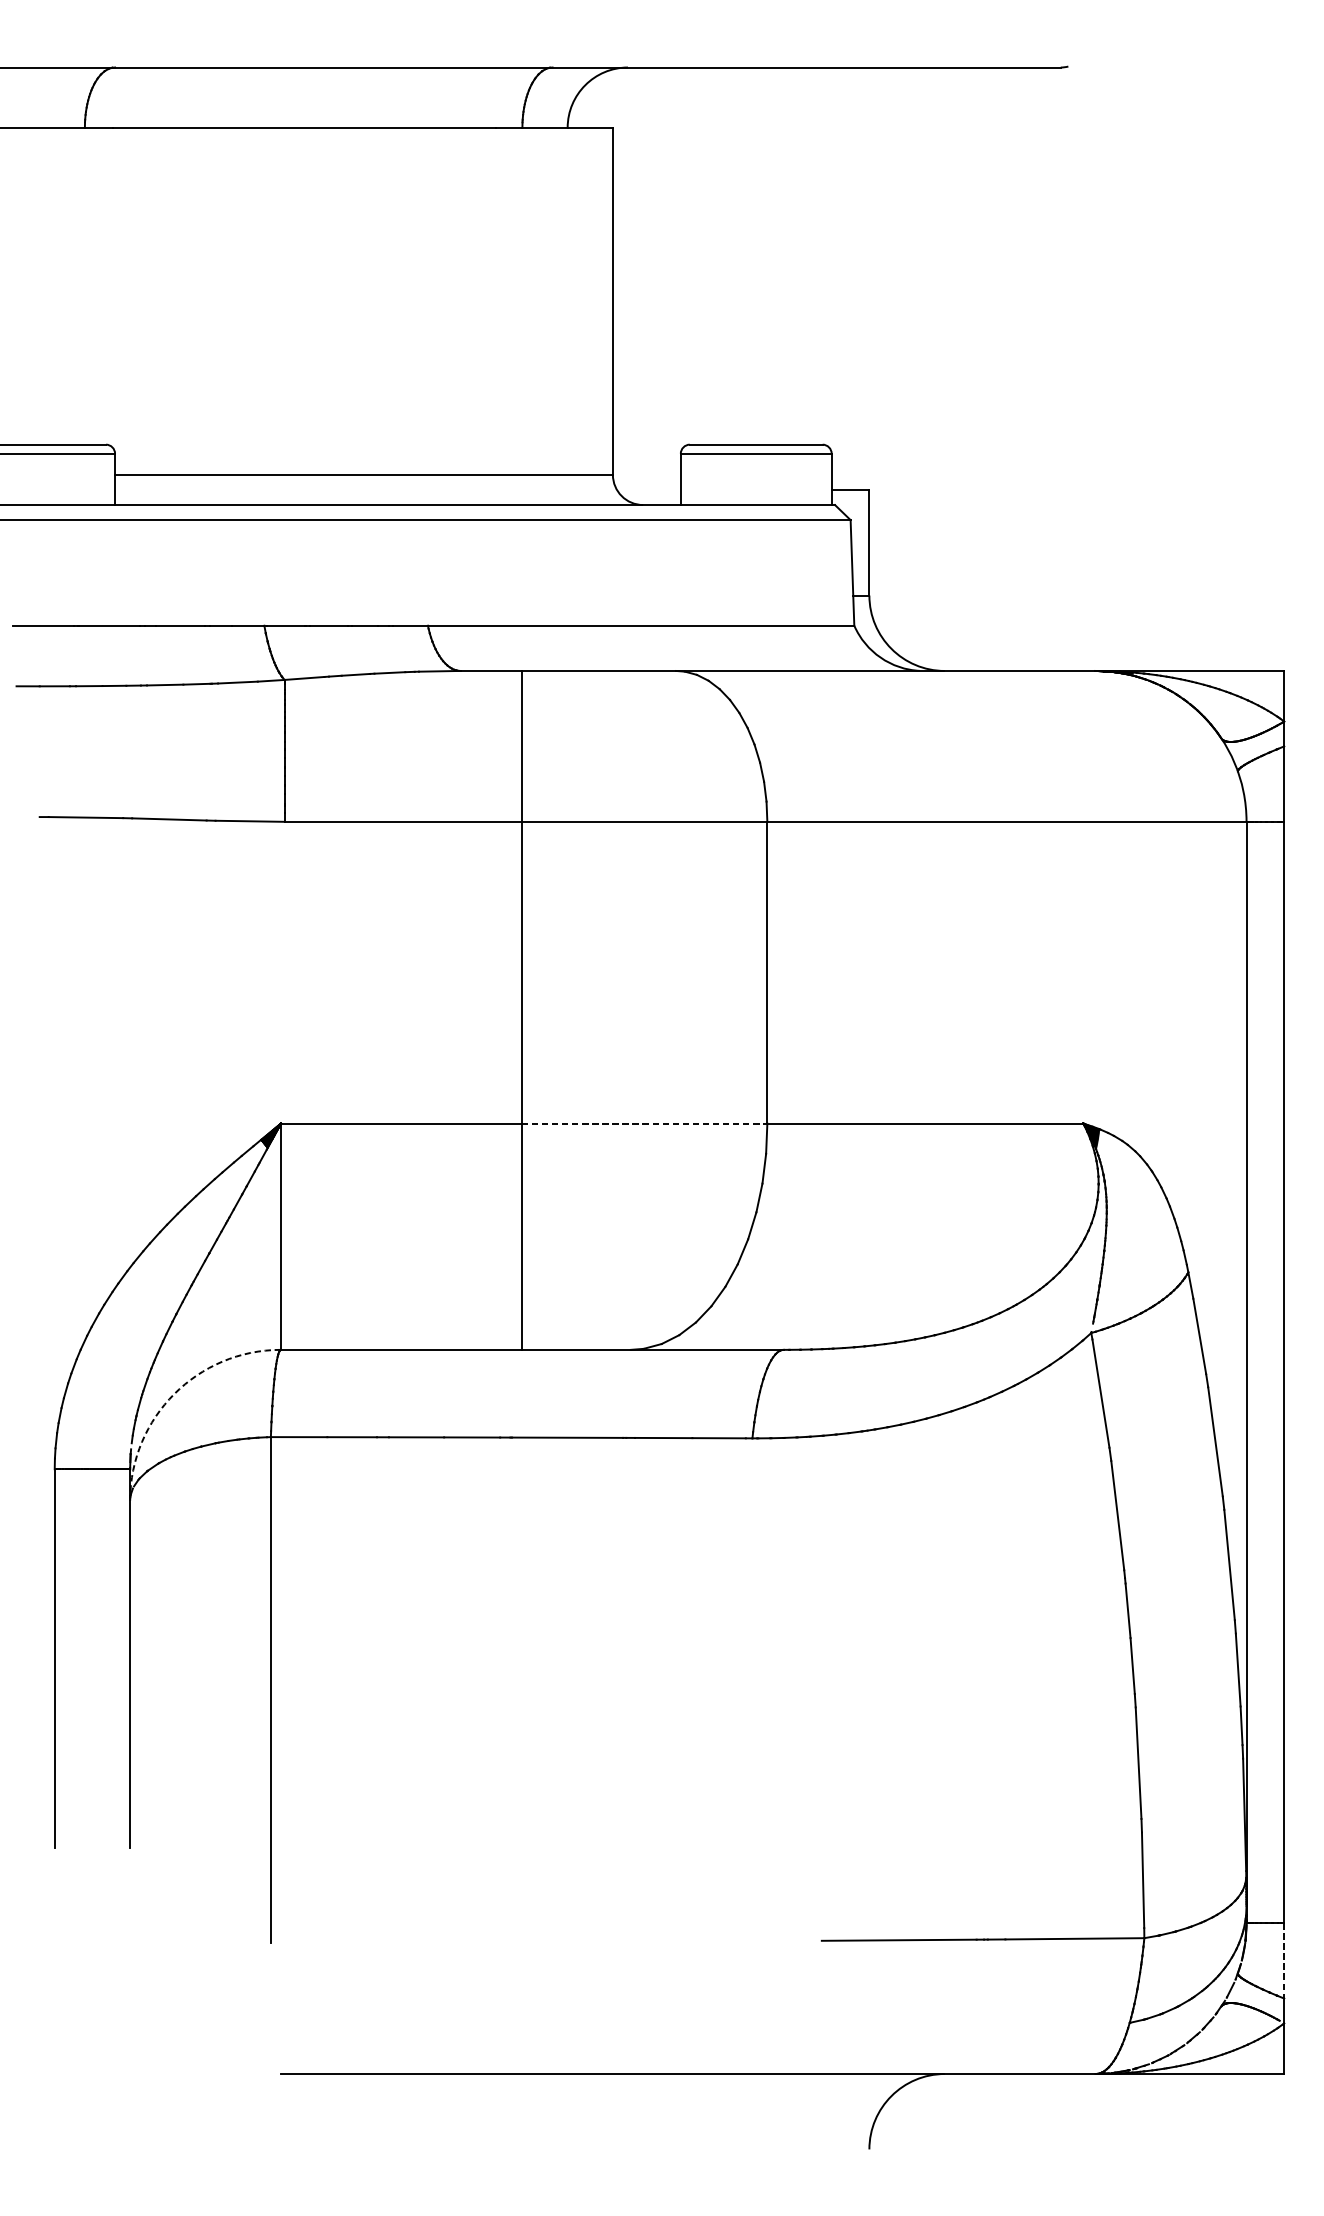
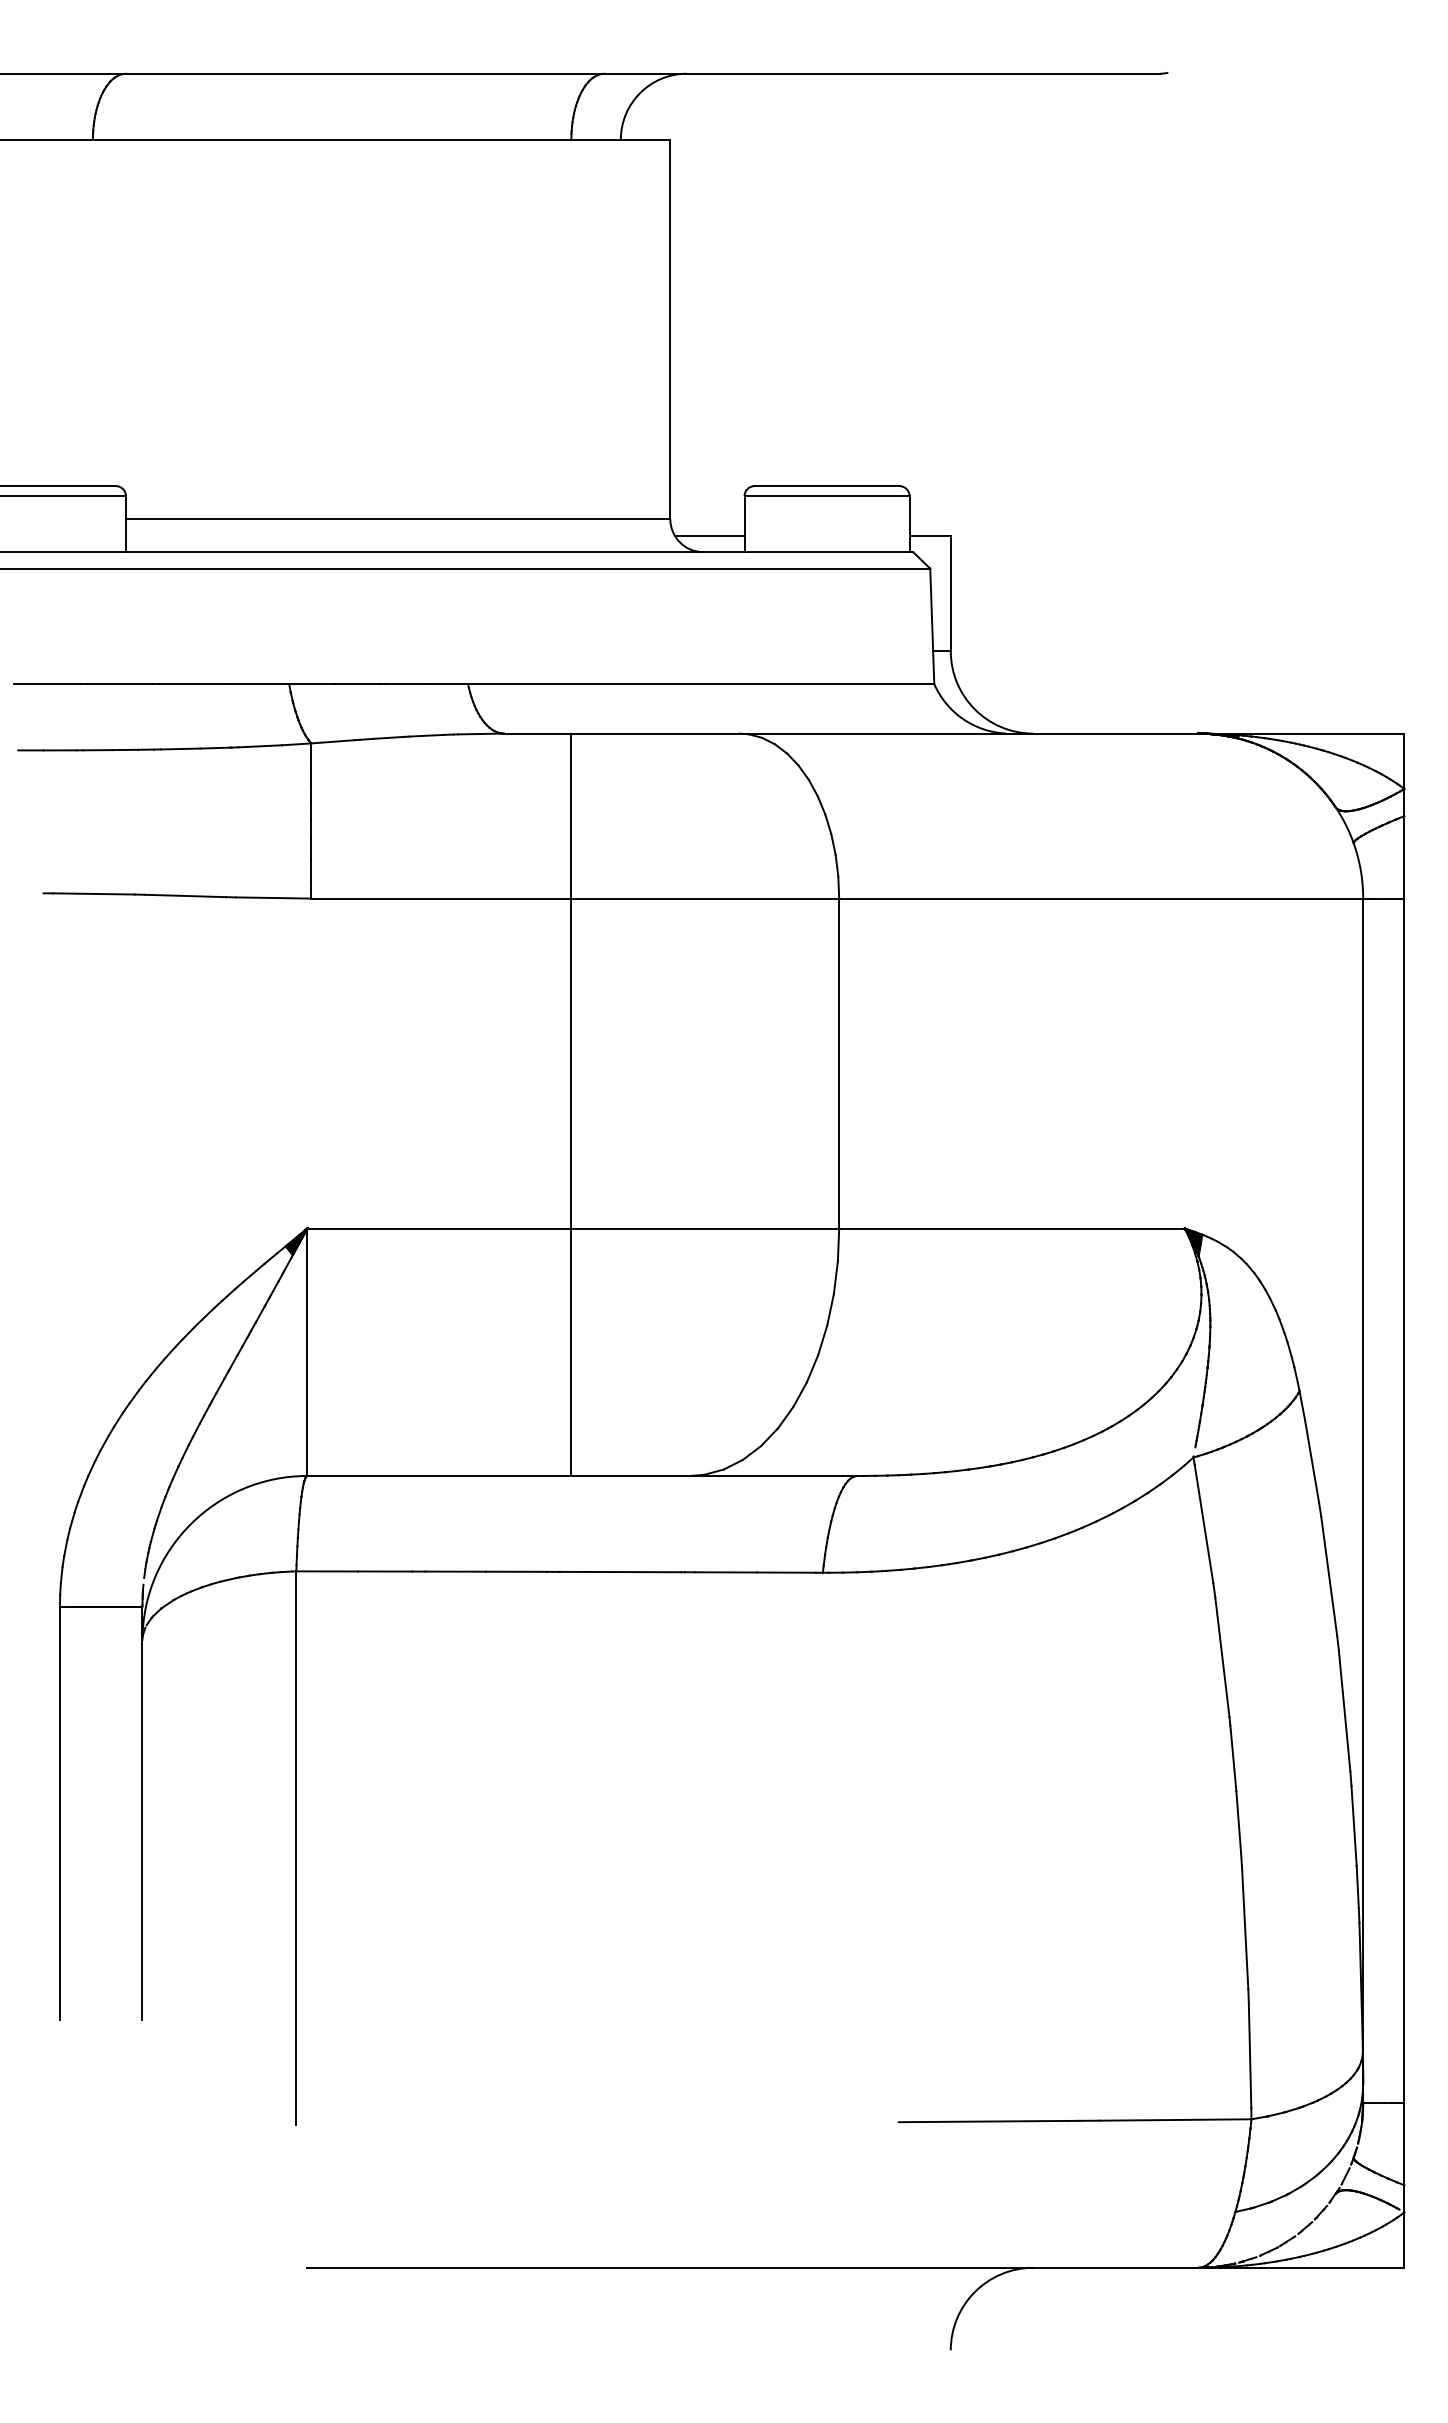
line: (648, 489) -> (709, 535), added
line: (645, 1123) -> (705, 1228), dashed -> solid
arc: (174, 1394) -> (190, 1524), dashed -> solid
line: (1284, 1961) -> (1404, 2144), dashed -> solid

